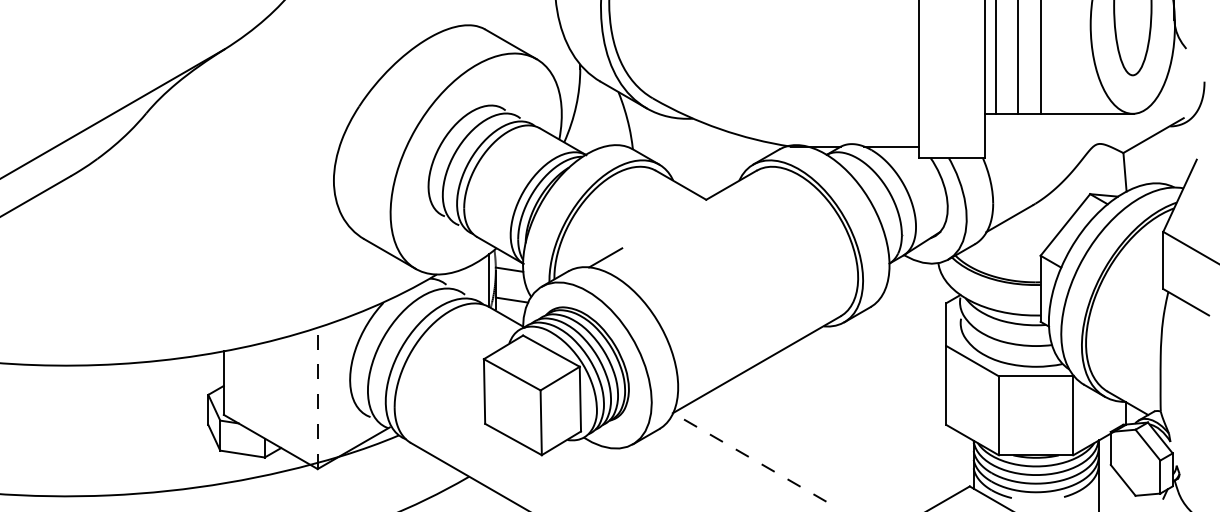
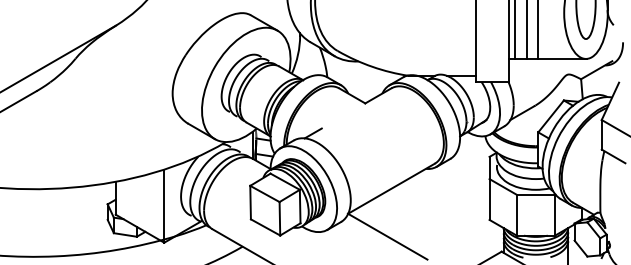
line: (318, 399) -> (164, 206), dashed -> solid
line: (749, 457) -> (387, 236), dashed -> solid

